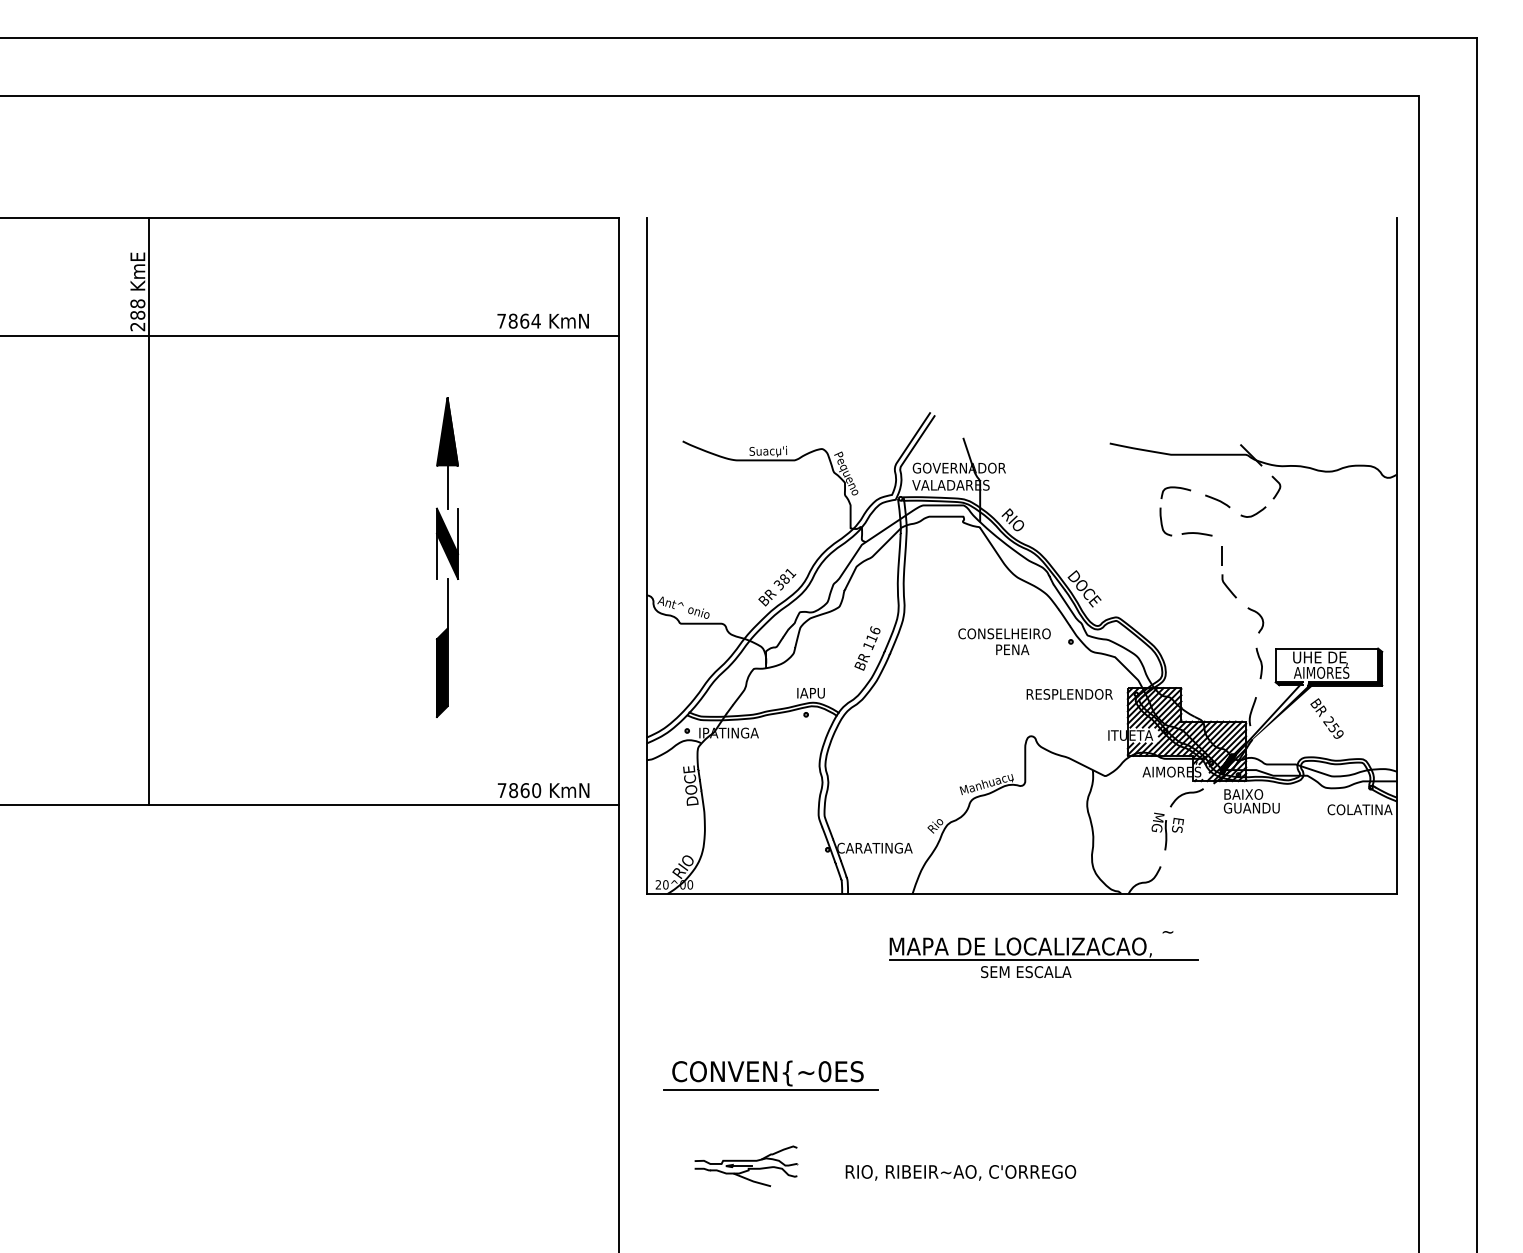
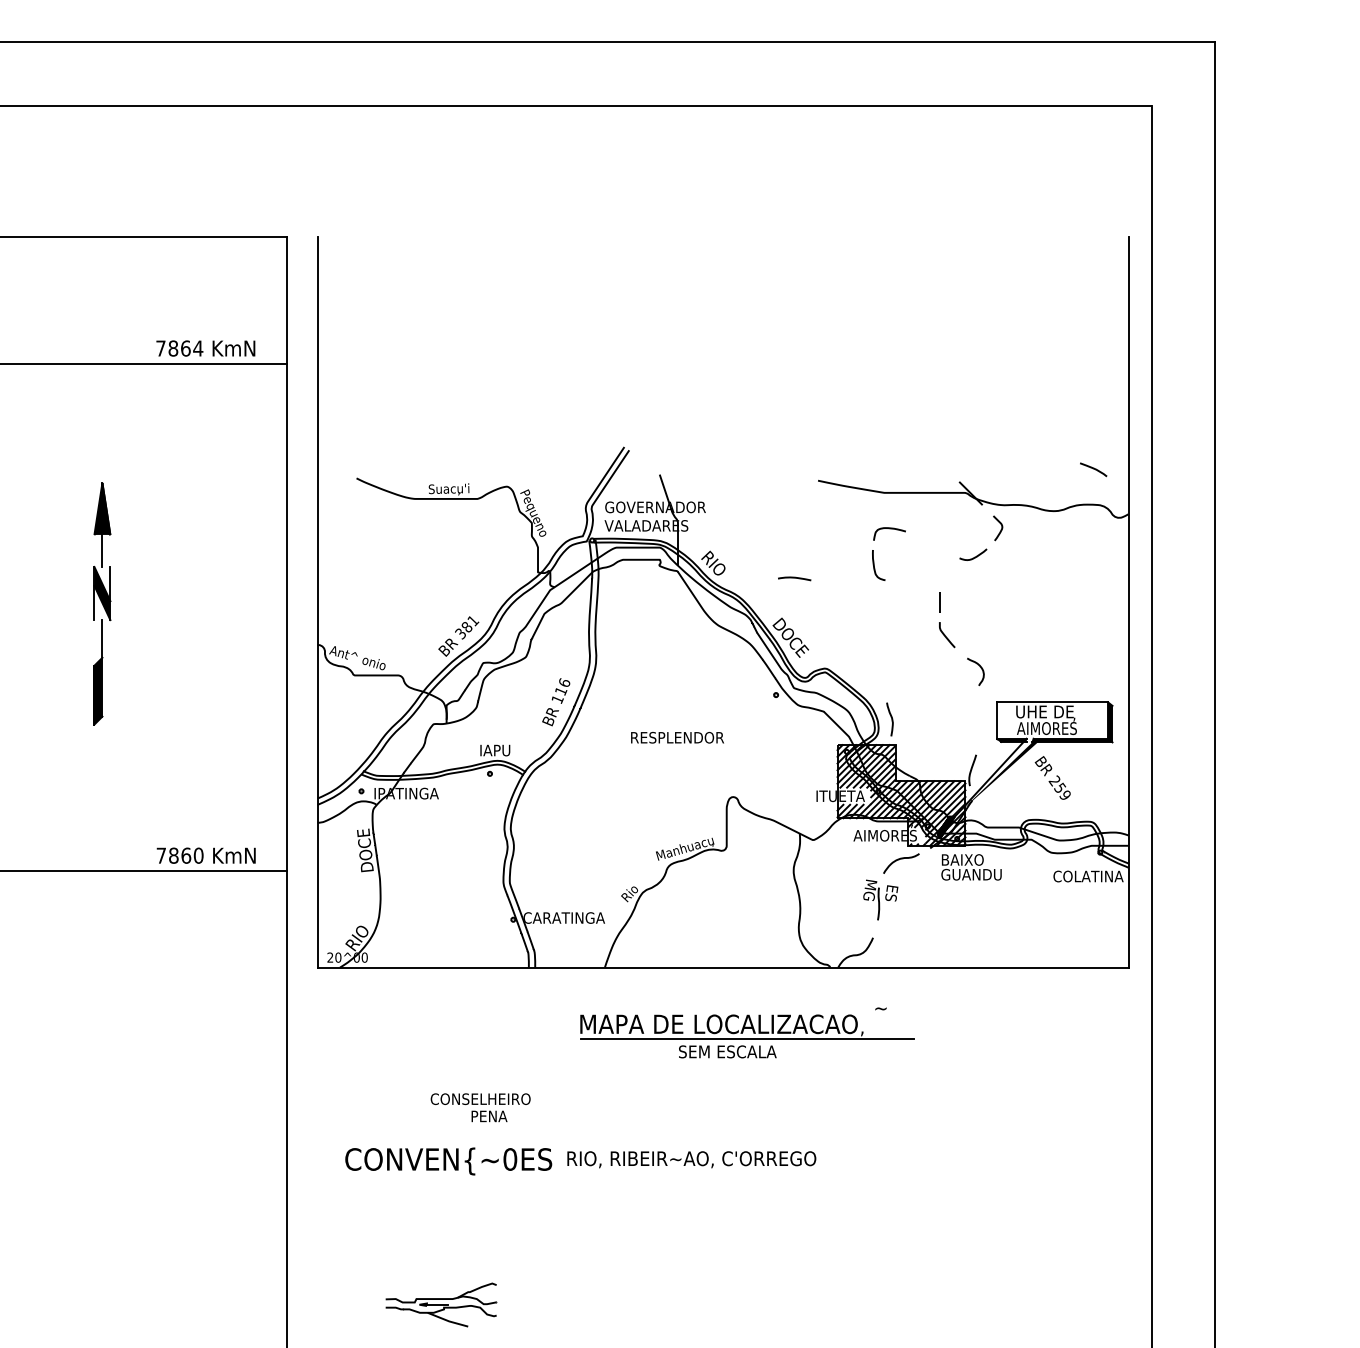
curve: (1217, 501) -> (1093, 469), moved
curve: (1196, 534) -> (793, 579), moved
part: (447, 557) -> (102, 603), size x0.7
text: (1004, 641) -> (480, 1107), moved
curve: (1260, 663) -> (891, 719), moved
text: (1069, 694) -> (677, 737), moved
line: (771, 1090) -> (452, 1179), removed
part: (746, 1166) -> (441, 1305), moved
text: (960, 1172) -> (691, 1159), moved

